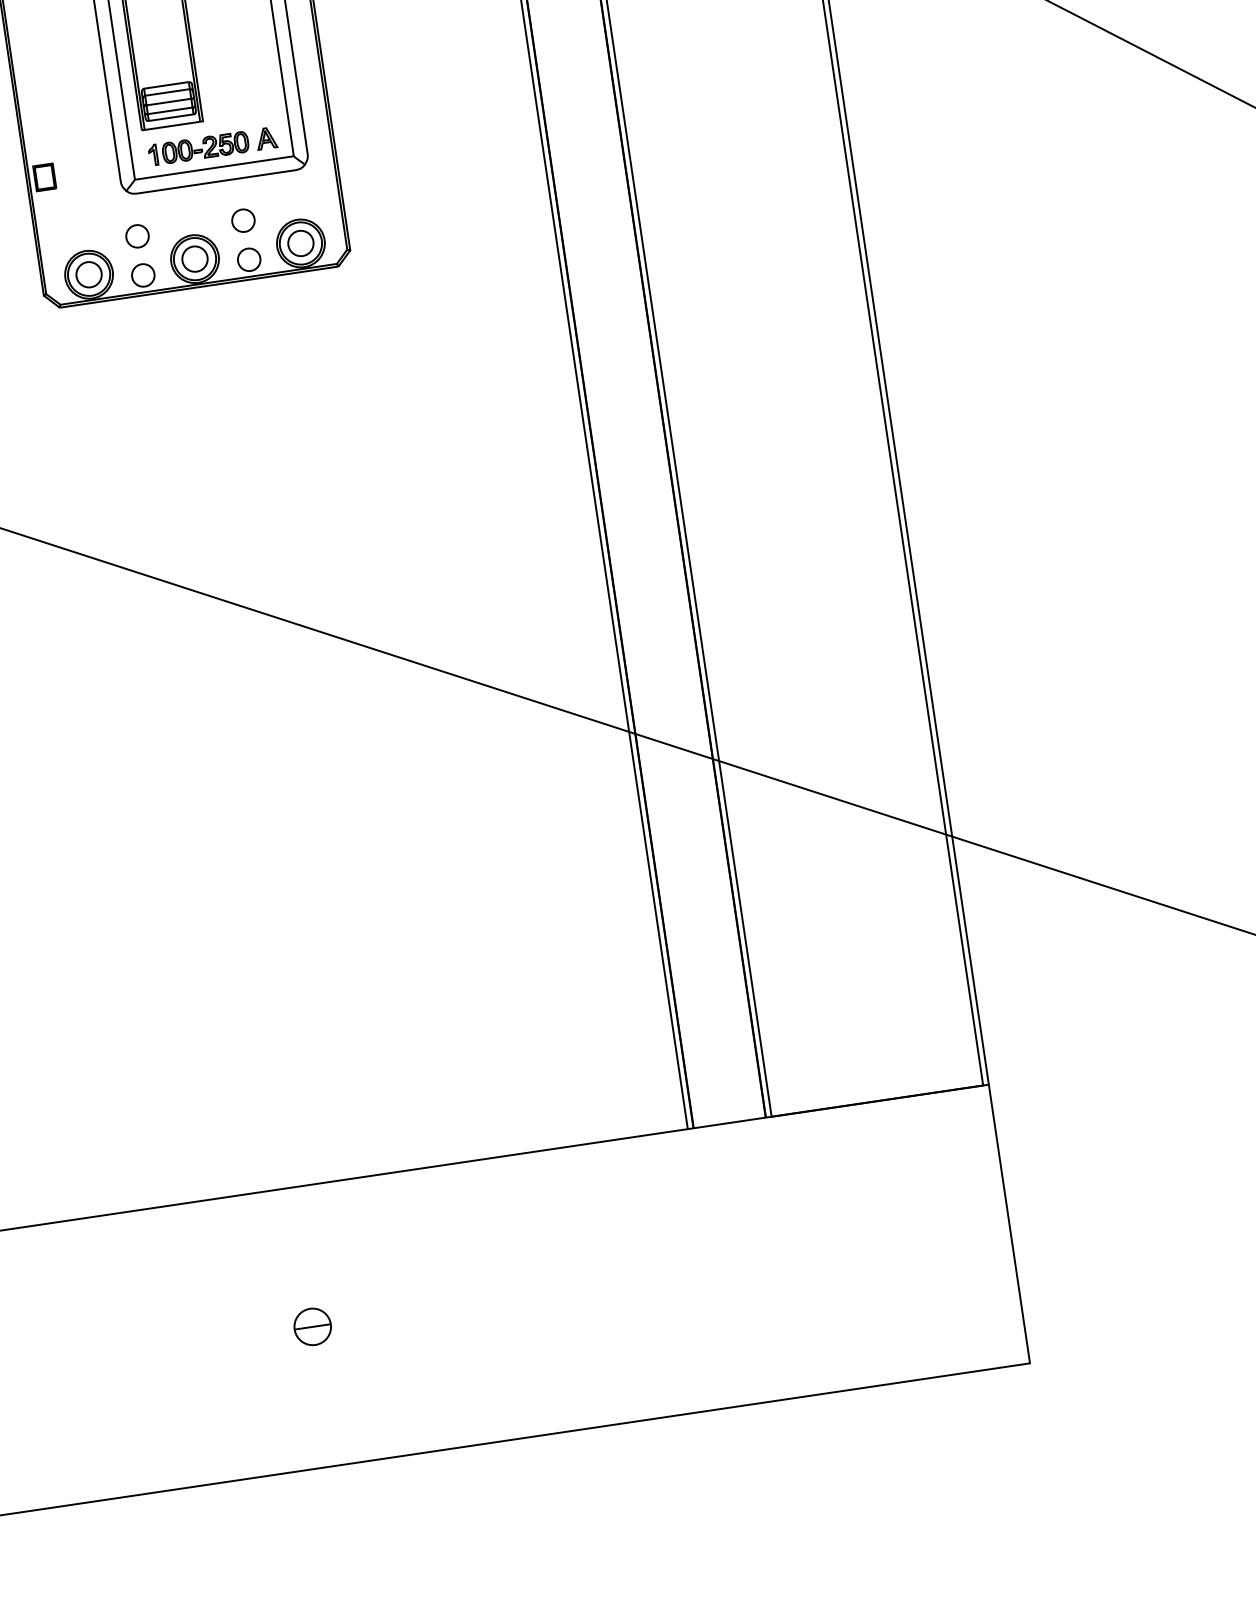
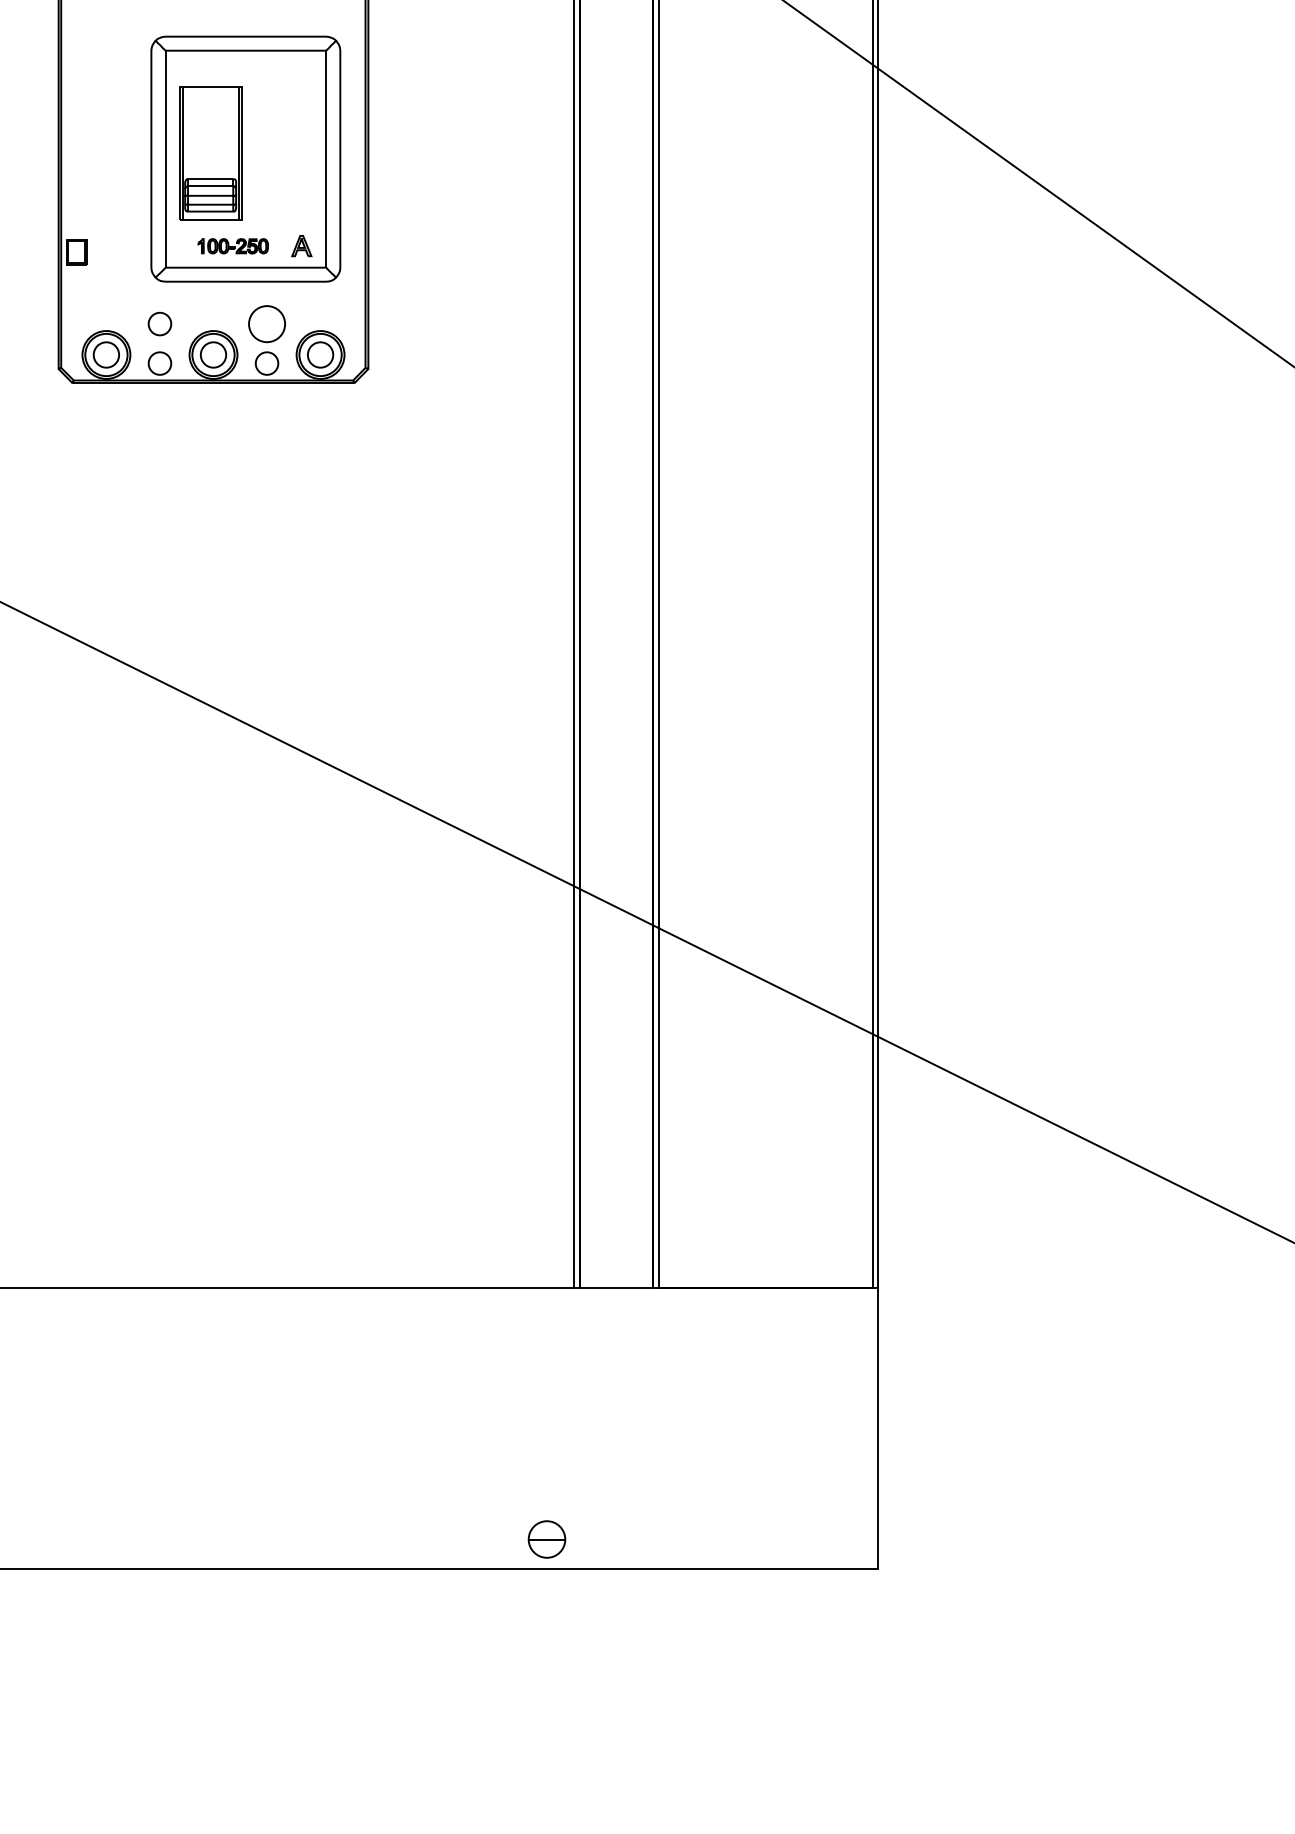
part: (197, 149) -> (232, 246), size x0.7
circle: (242, 220) -> (266, 323), size x1.6
part: (312, 1326) -> (546, 1539), moved

